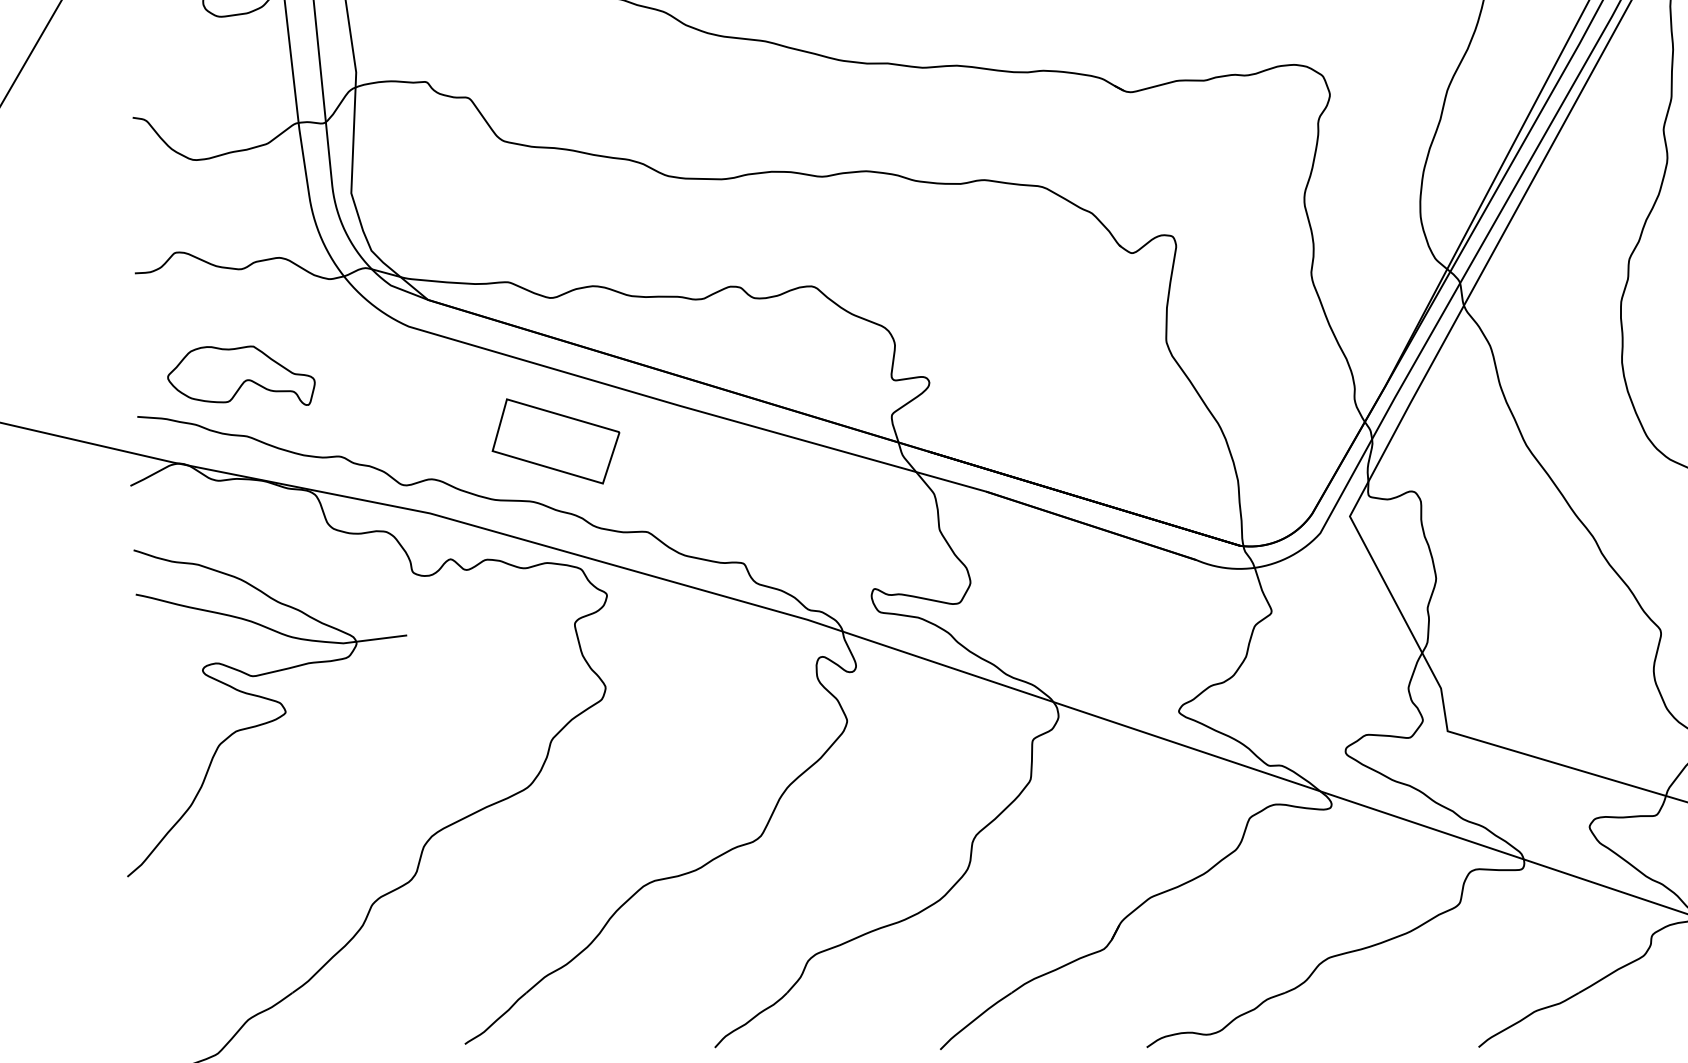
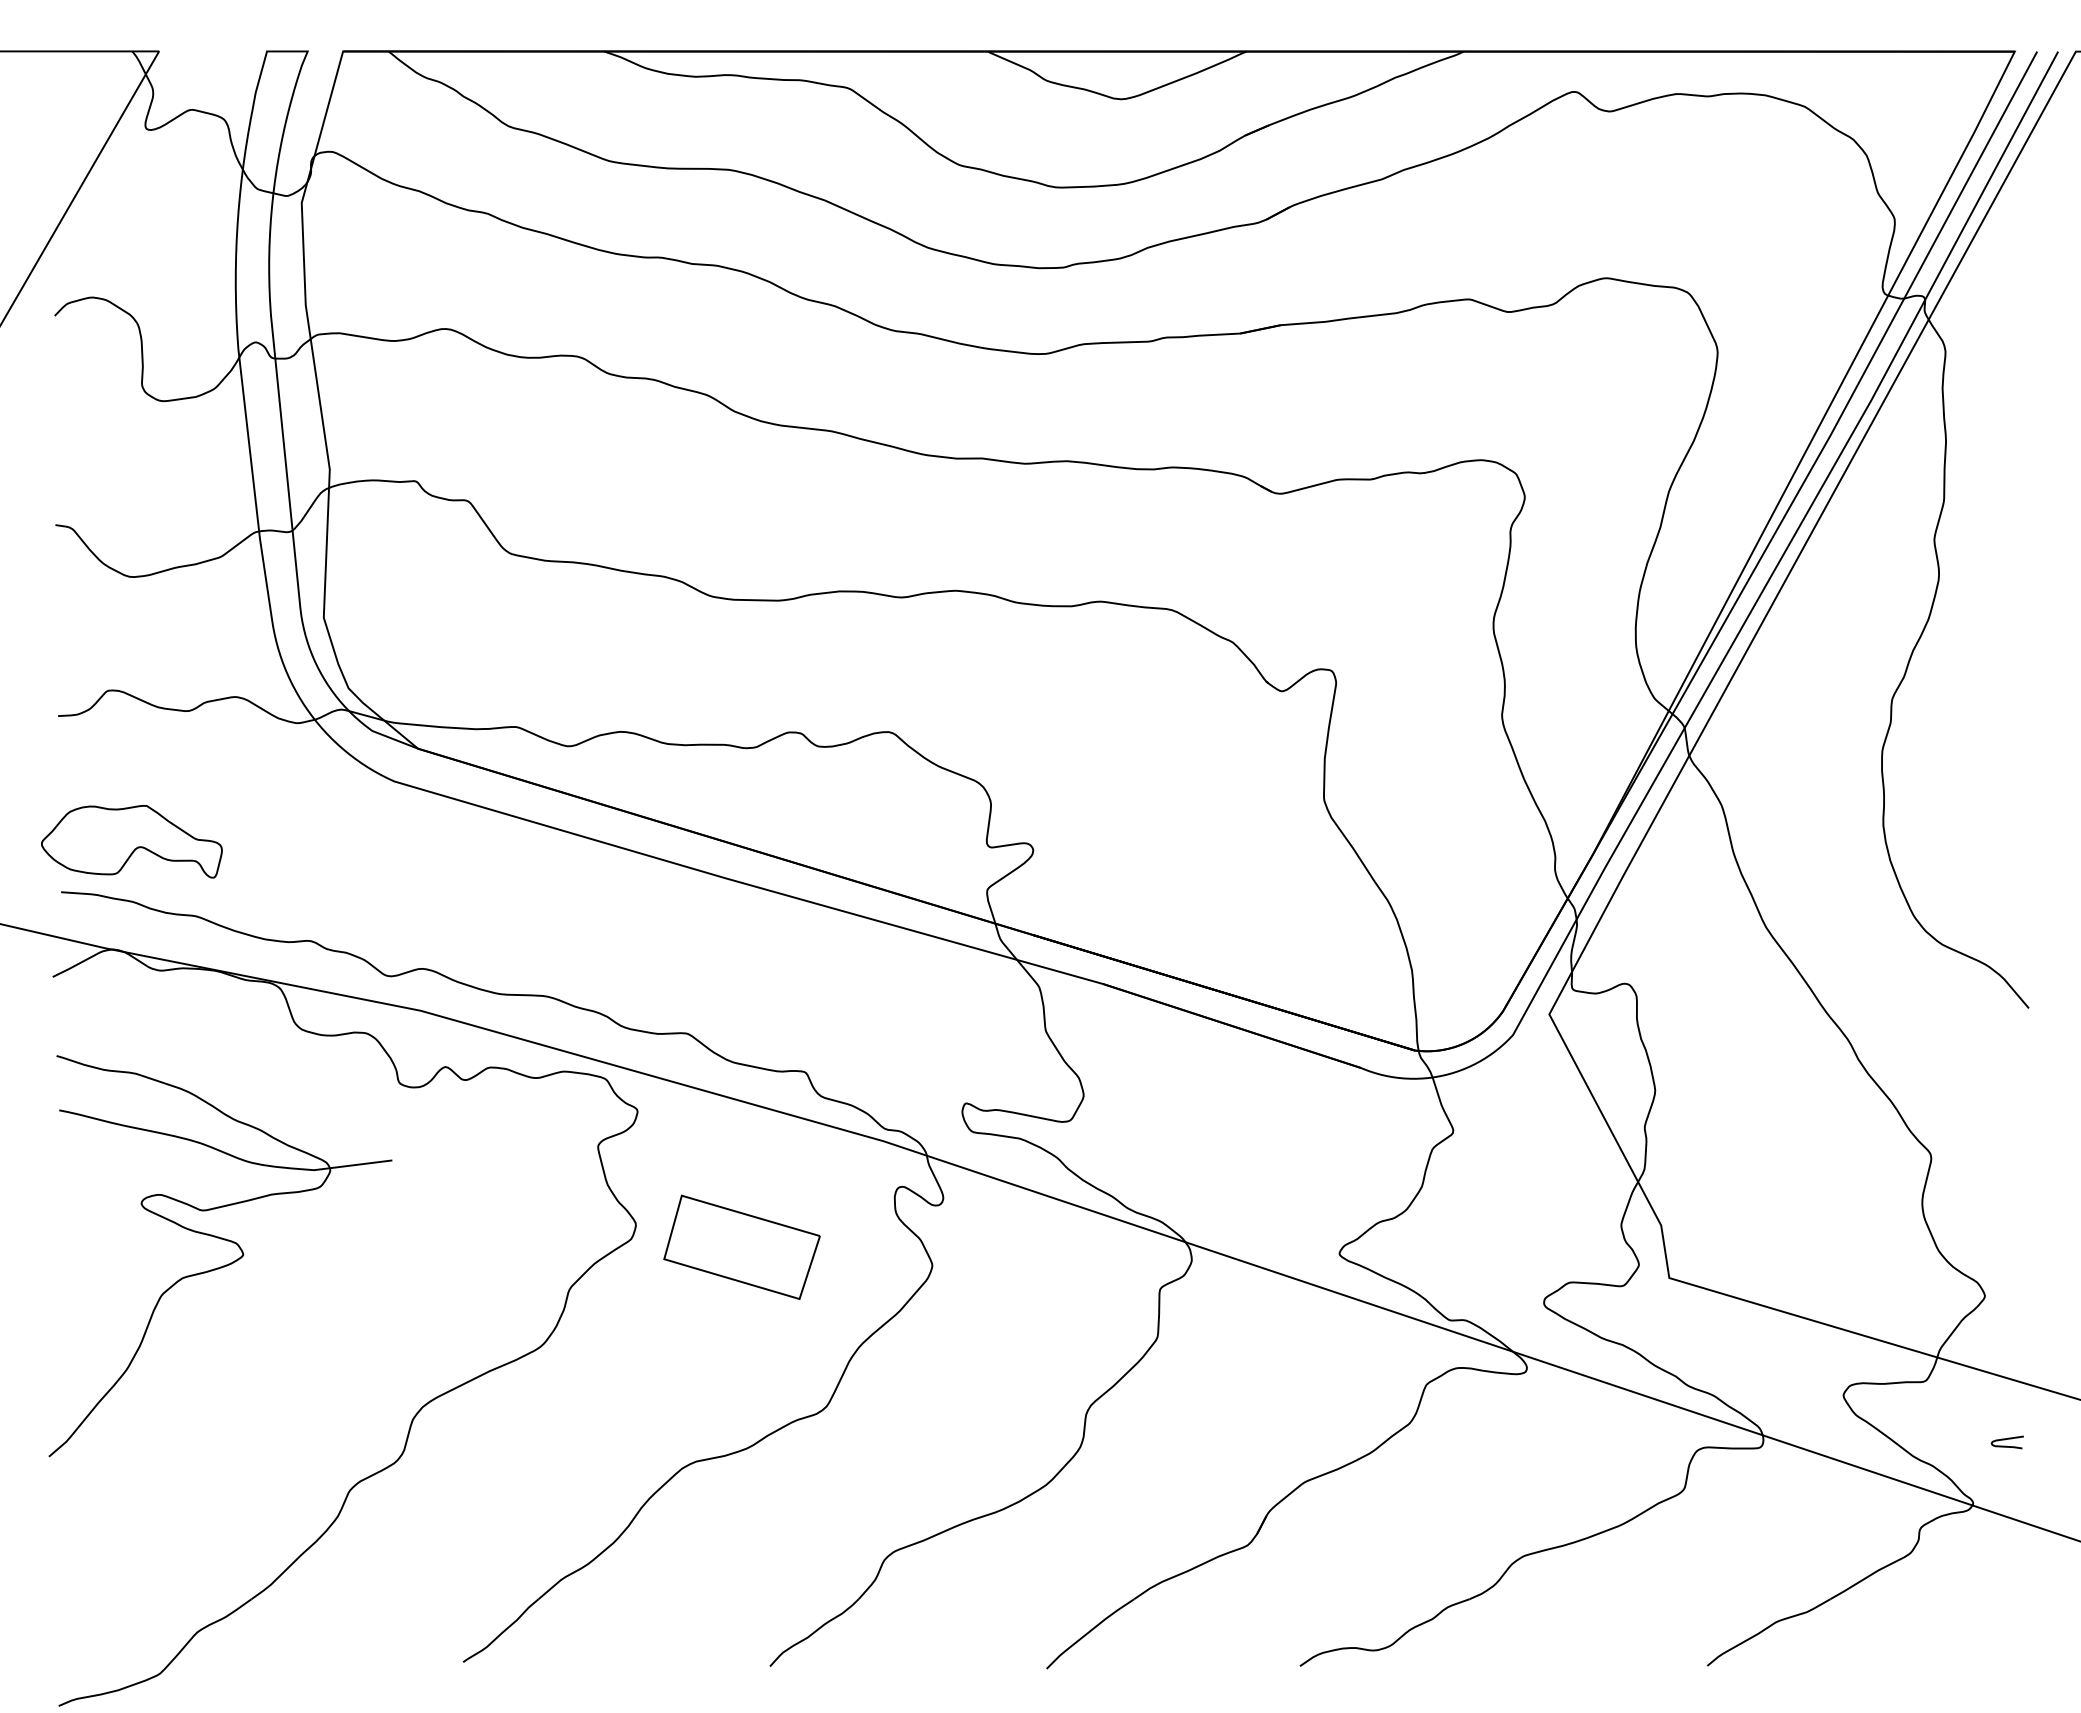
part: (241, 375) -> (131, 841), moved
part: (555, 440) -> (741, 1246), moved

